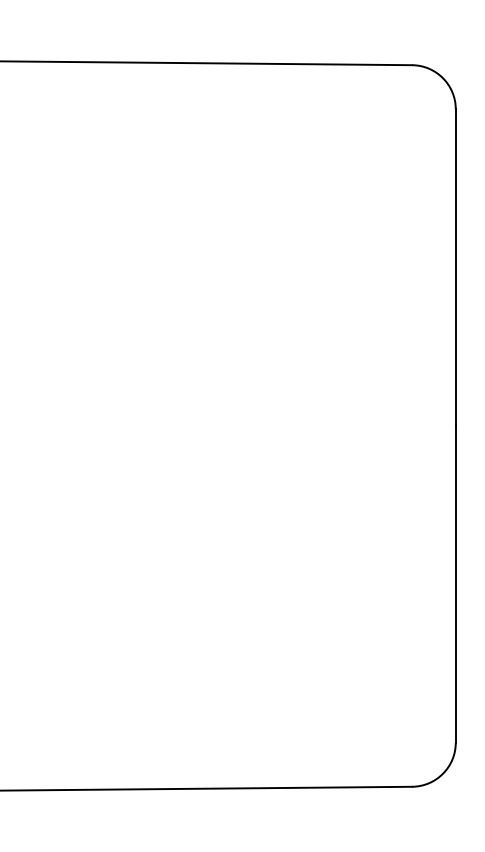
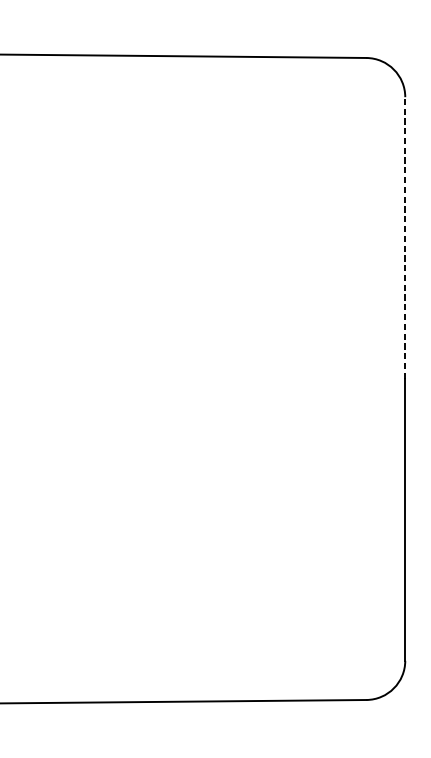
line: (455, 267) -> (405, 237), solid -> dashed

